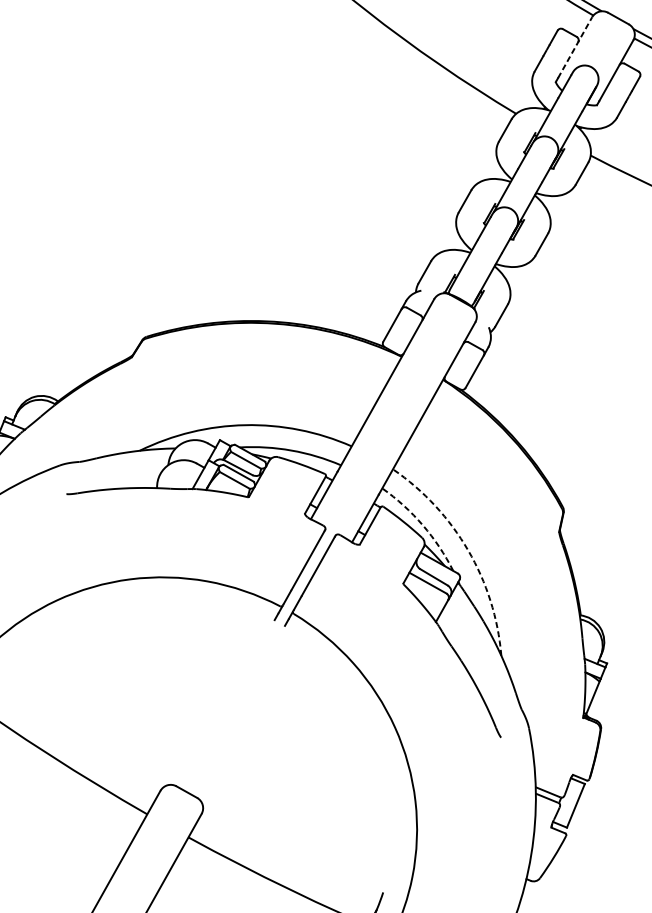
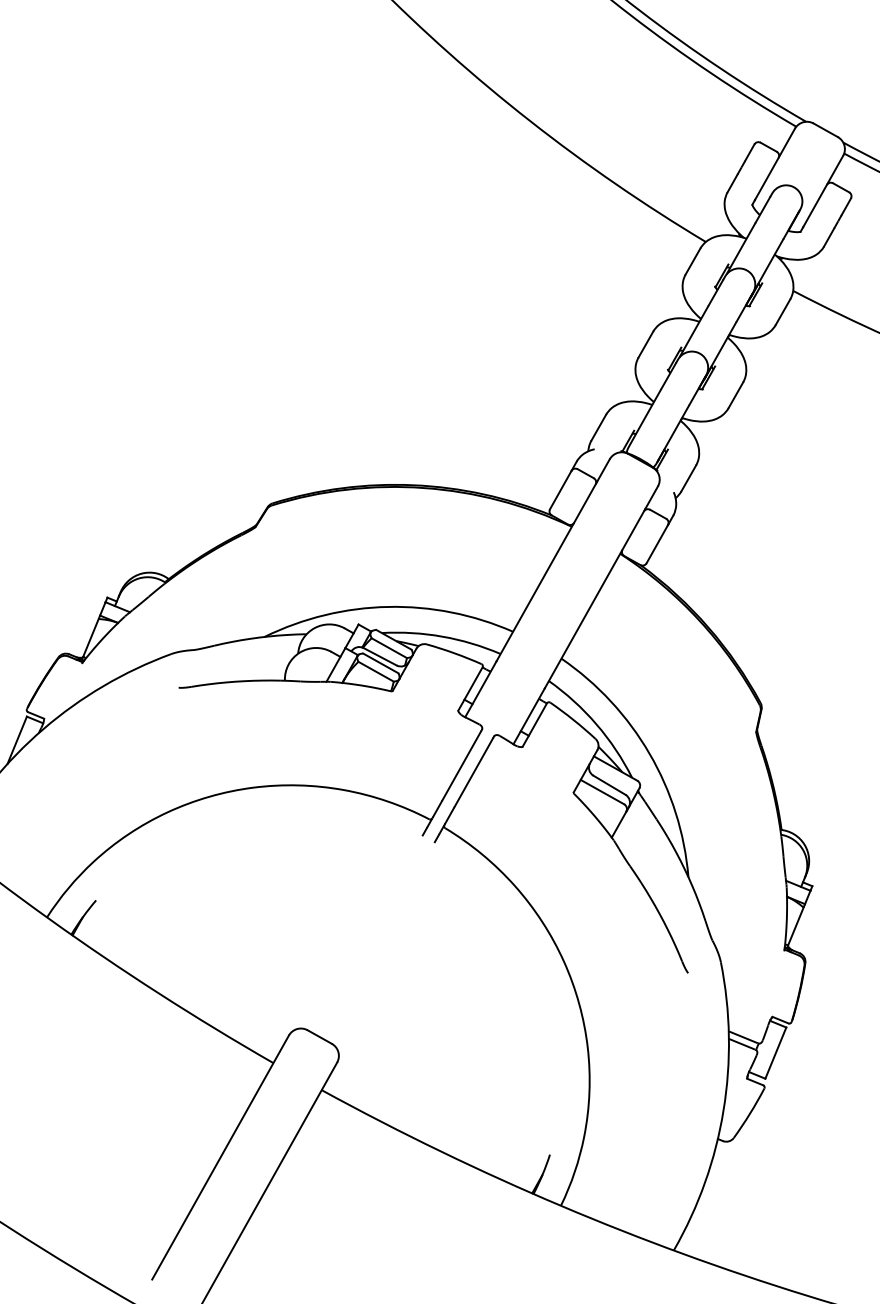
line: (574, 47) -> (774, 164), dashed -> solid
arc: (422, 525) -> (596, 724), dashed -> solid
arc: (468, 550) -> (649, 753), dashed -> solid

